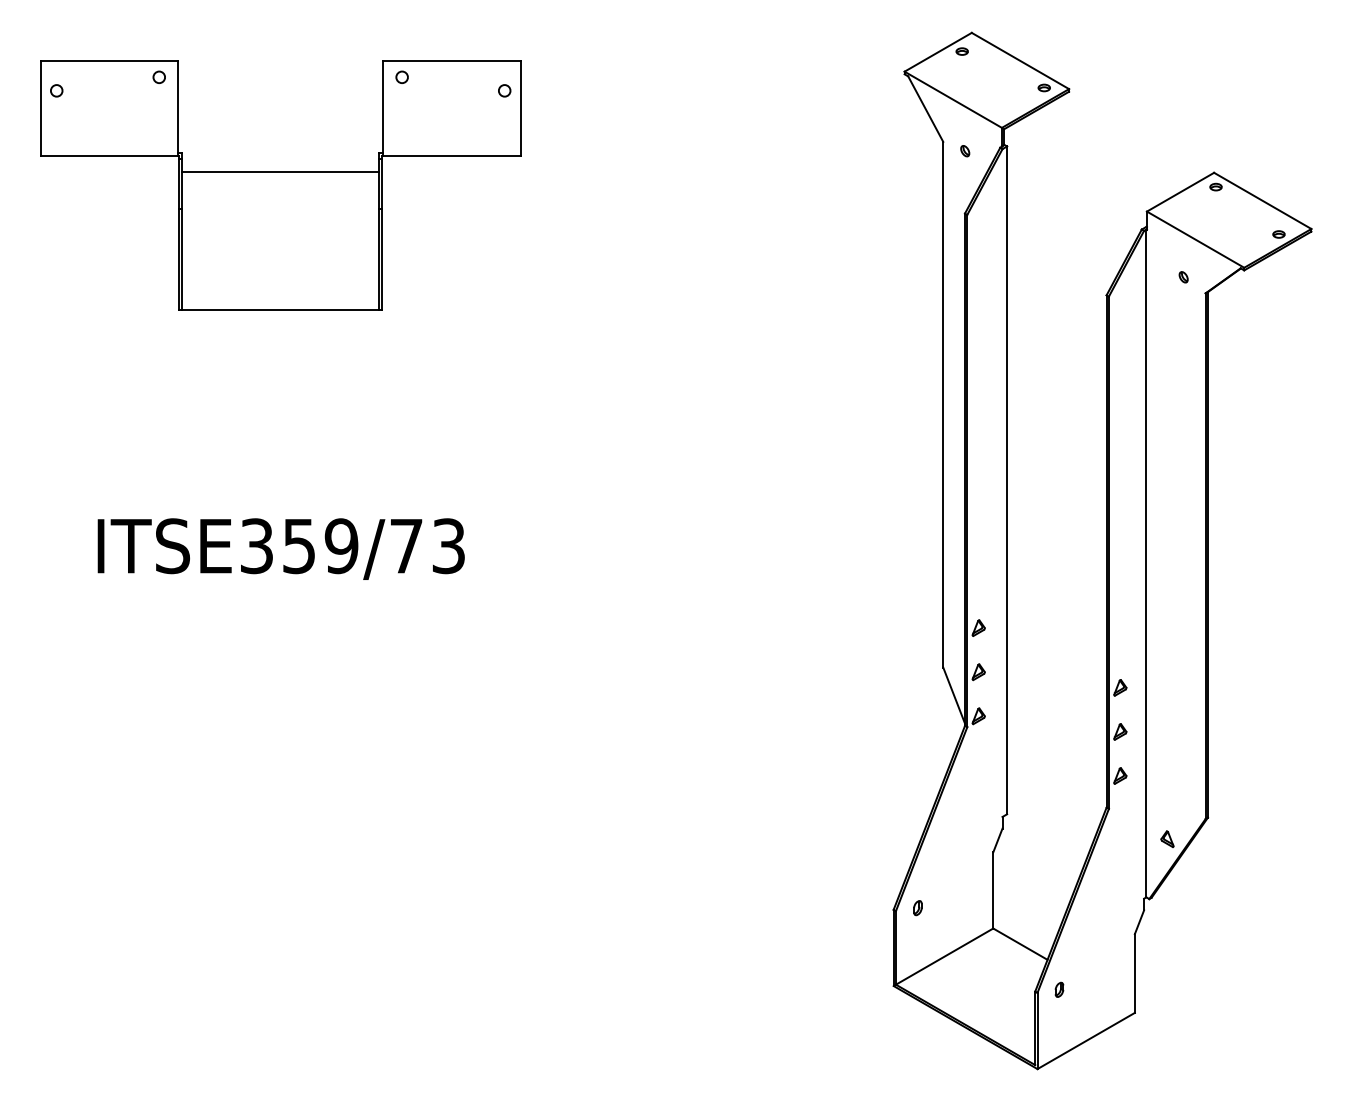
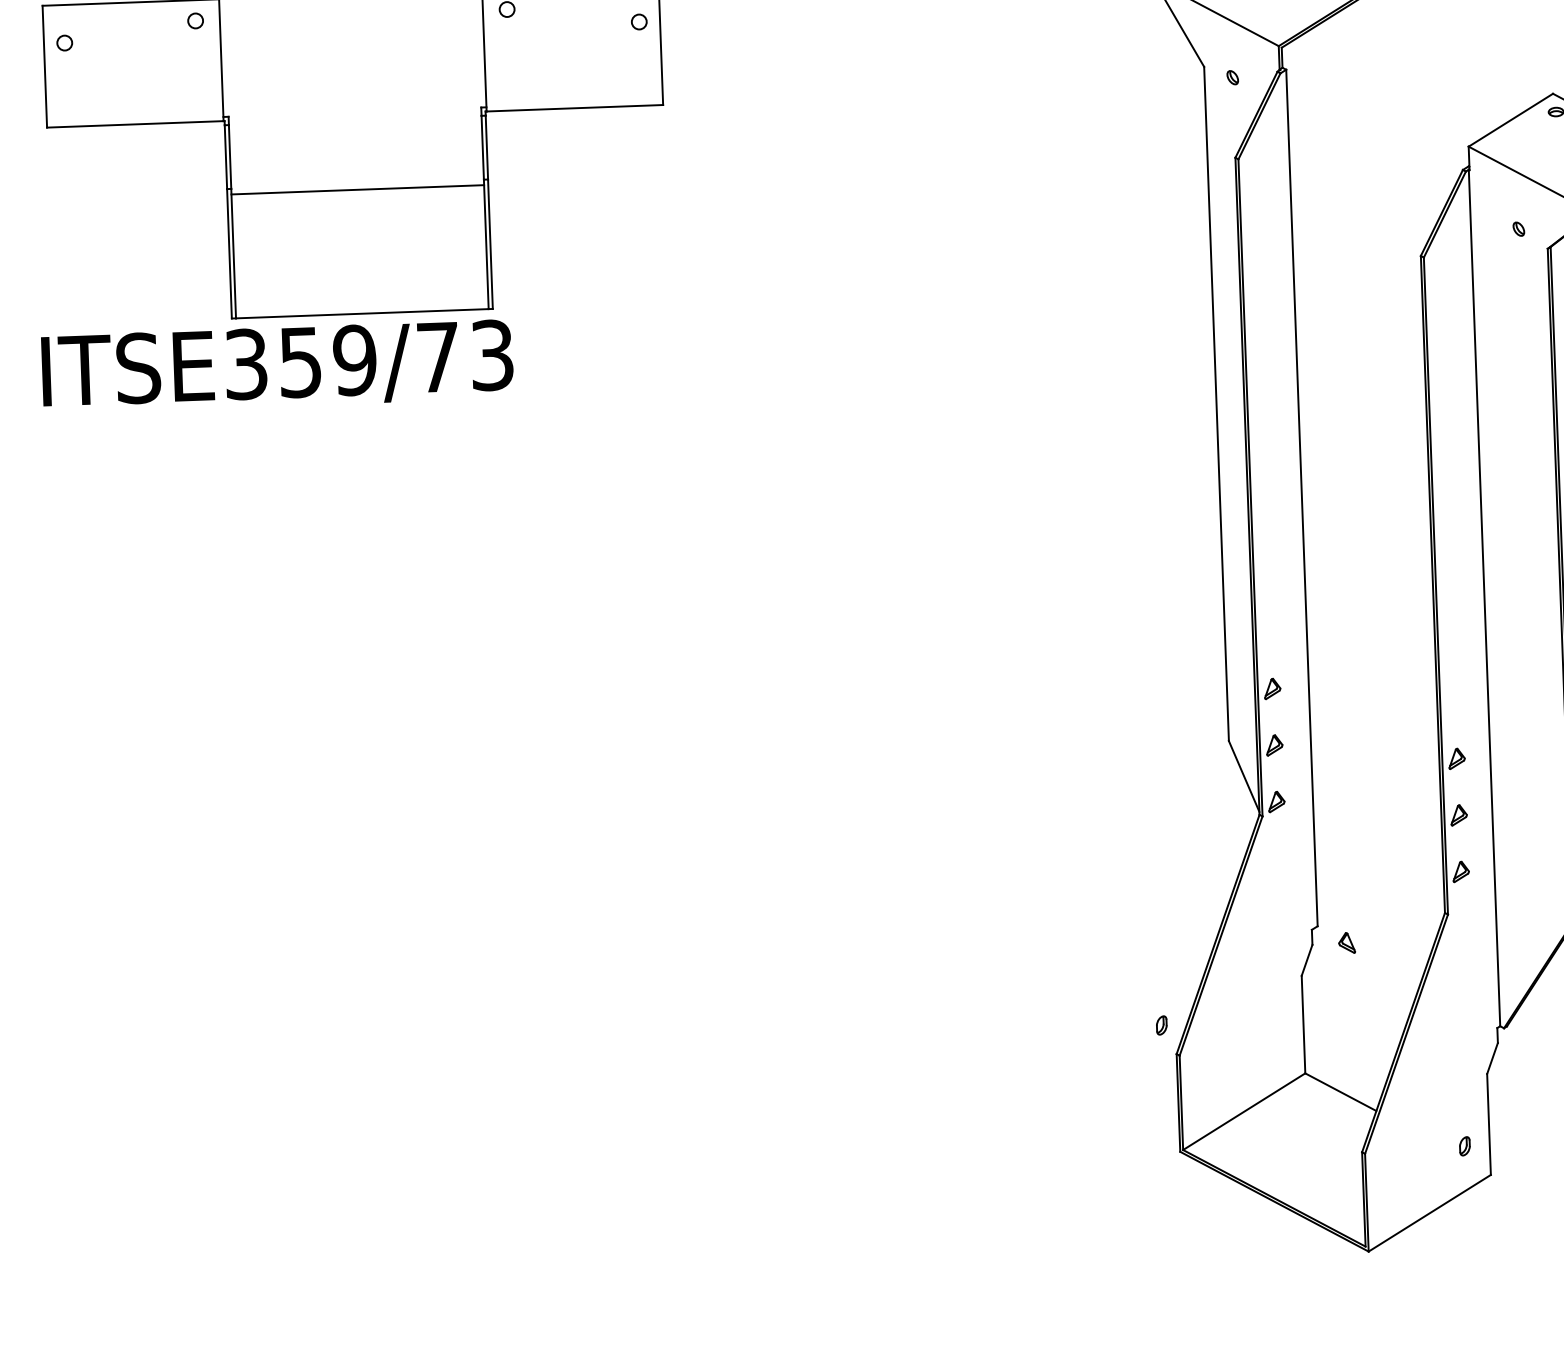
line: (280, 172) -> (357, 189), moved
text: (280, 548) -> (276, 366), moved
part: (1167, 838) -> (1347, 942), moved
part: (917, 908) -> (1161, 1025), moved
part: (1059, 989) -> (1464, 1145), moved

